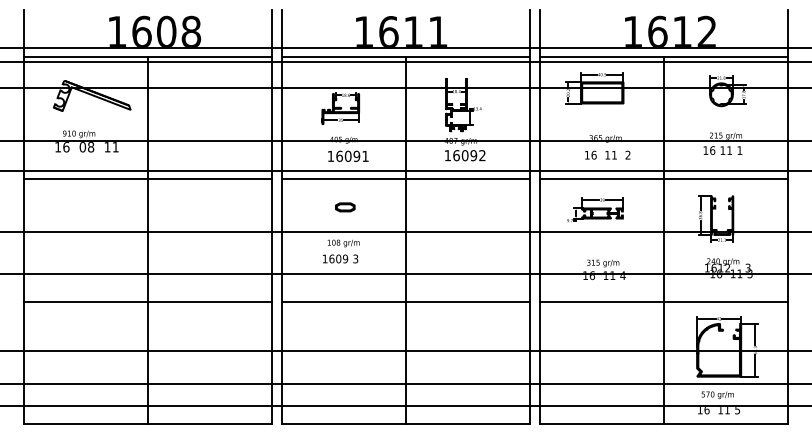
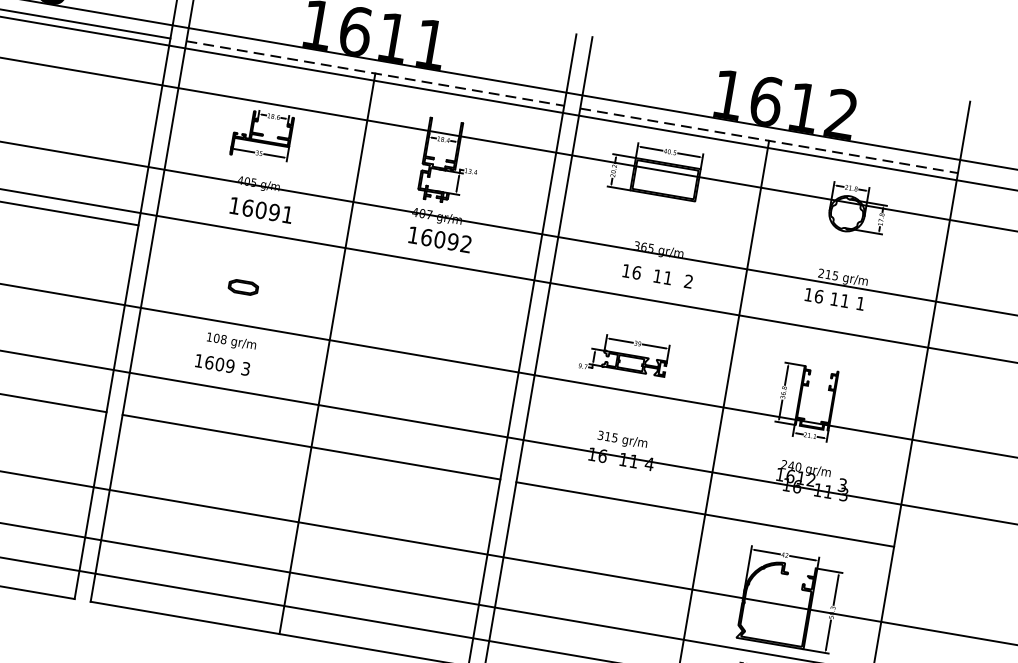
line: (406, 56) -> (376, 73), solid -> dashed
line: (663, 56) -> (768, 140), solid -> dashed
line: (405, 179) -> (342, 260), removed
line: (663, 179) -> (736, 327), removed

